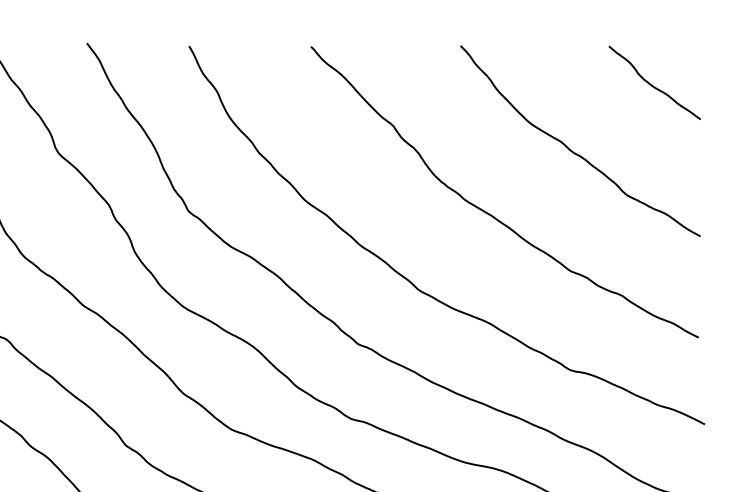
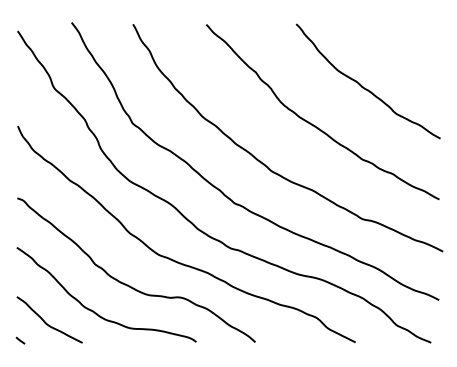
curve: (653, 84) -> (412, 47), removed

